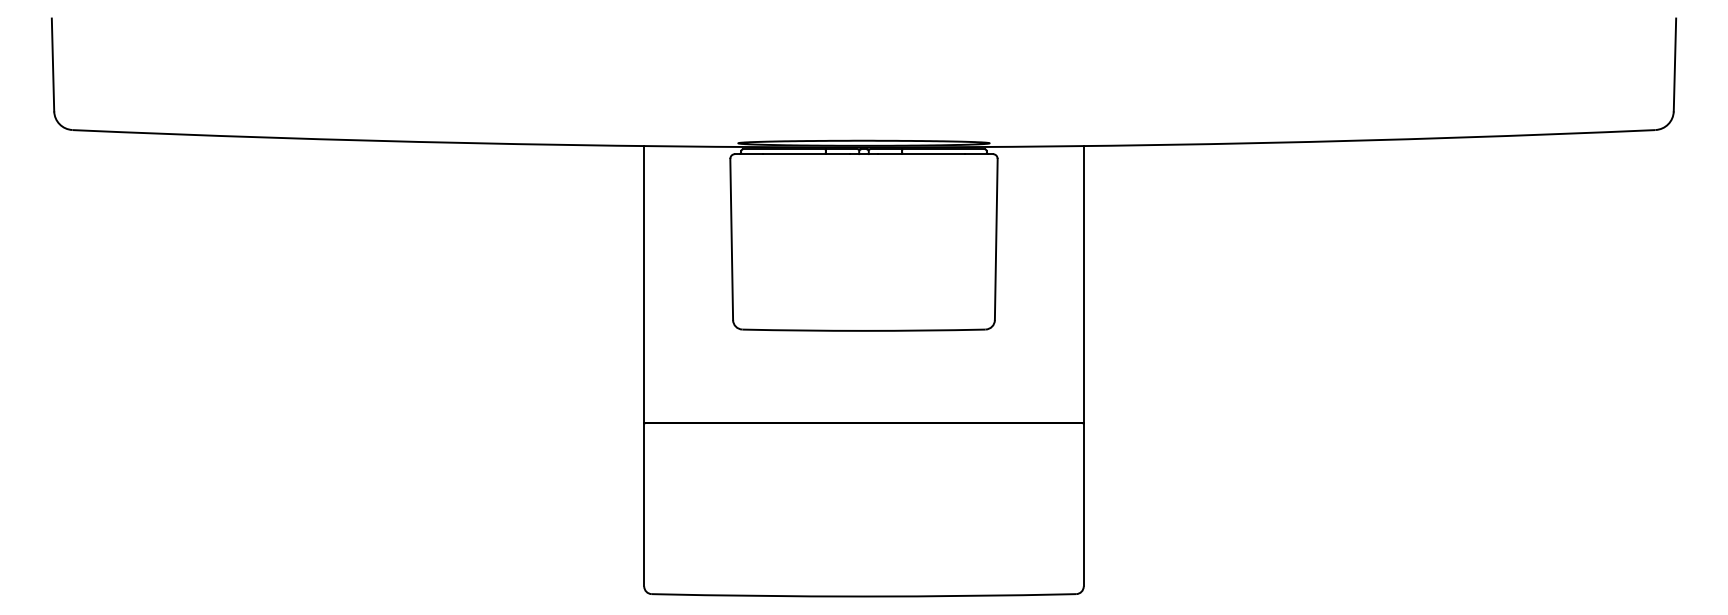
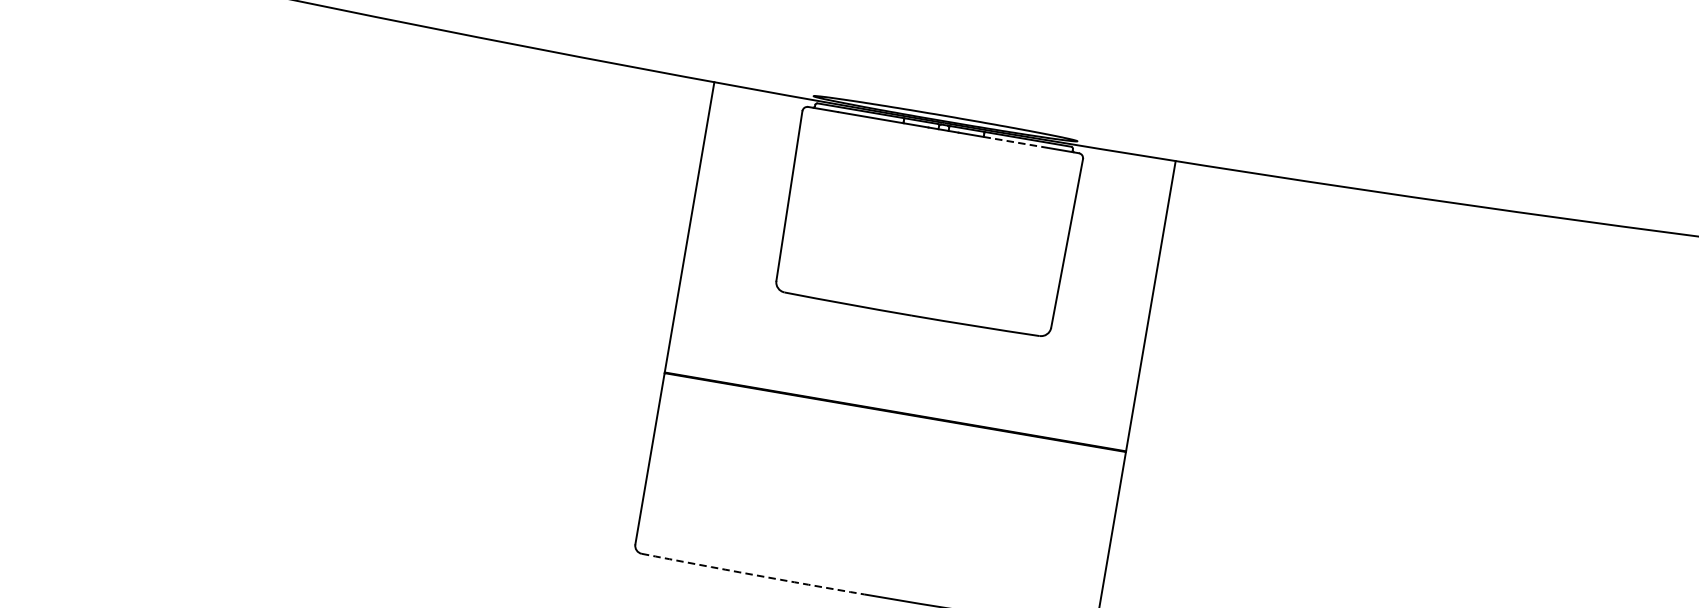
line: (933, 154) -> (1016, 142), solid -> dashed
arc: (757, 595) -> (752, 574), solid -> dashed

